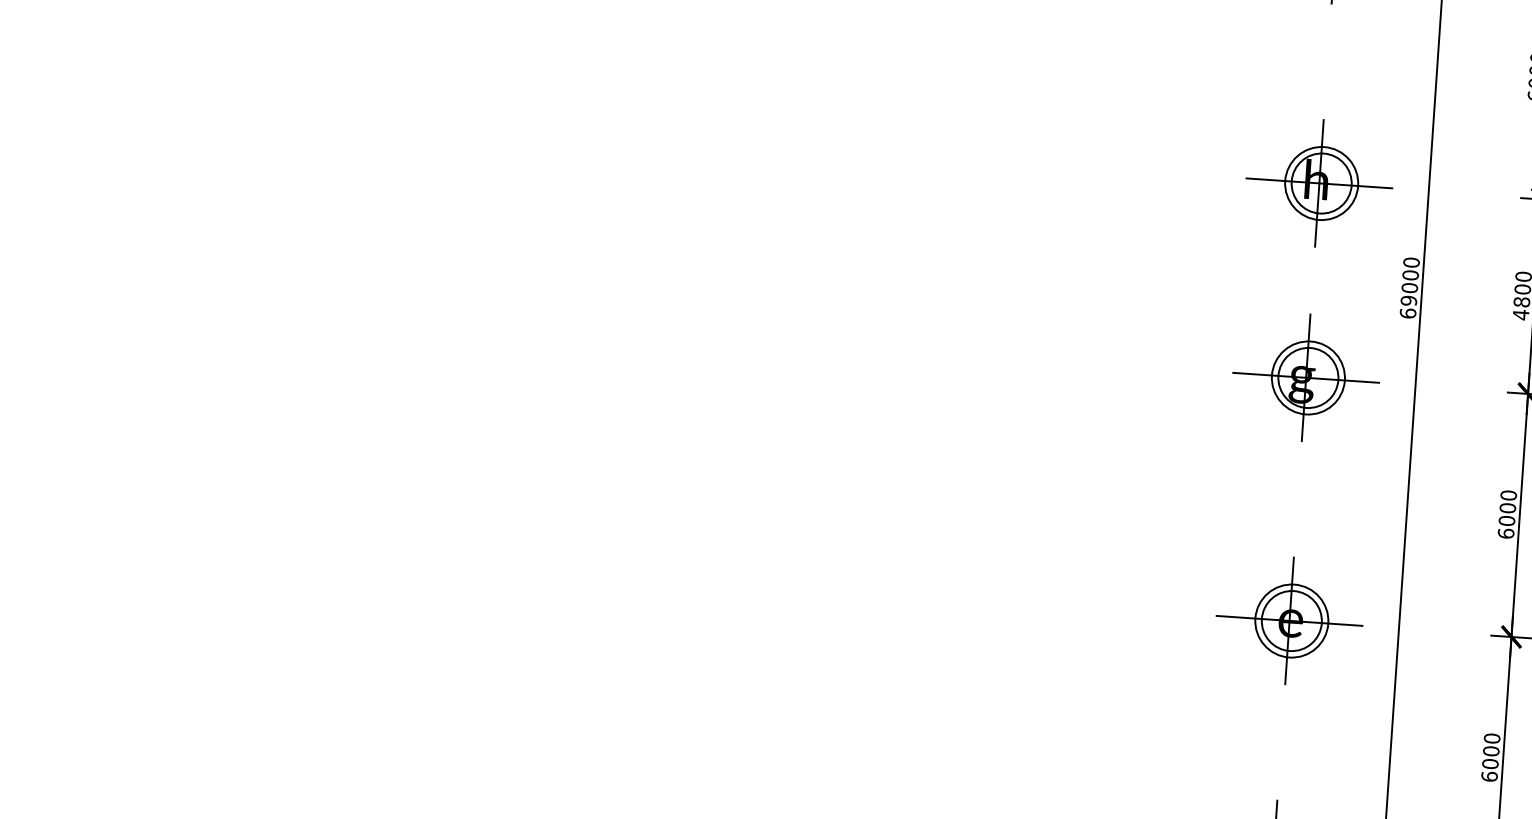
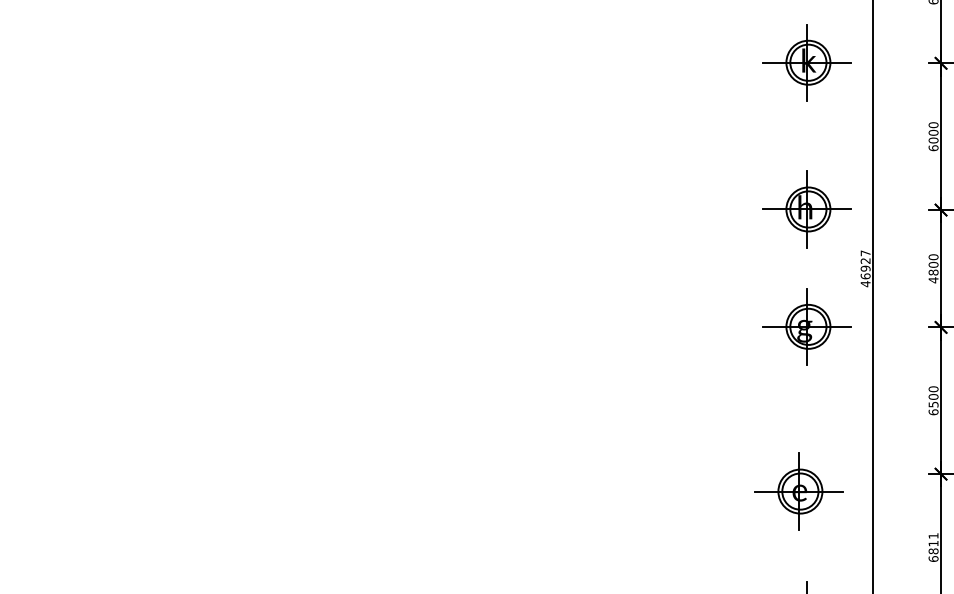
text: (1409, 287) -> (865, 268), 69000 -> 46927
text: (1506, 520) -> (933, 404), 6000 -> 6500
part: (1288, 620) -> (798, 491), moved
text: (1491, 751) -> (933, 543), 6000 -> 6811

